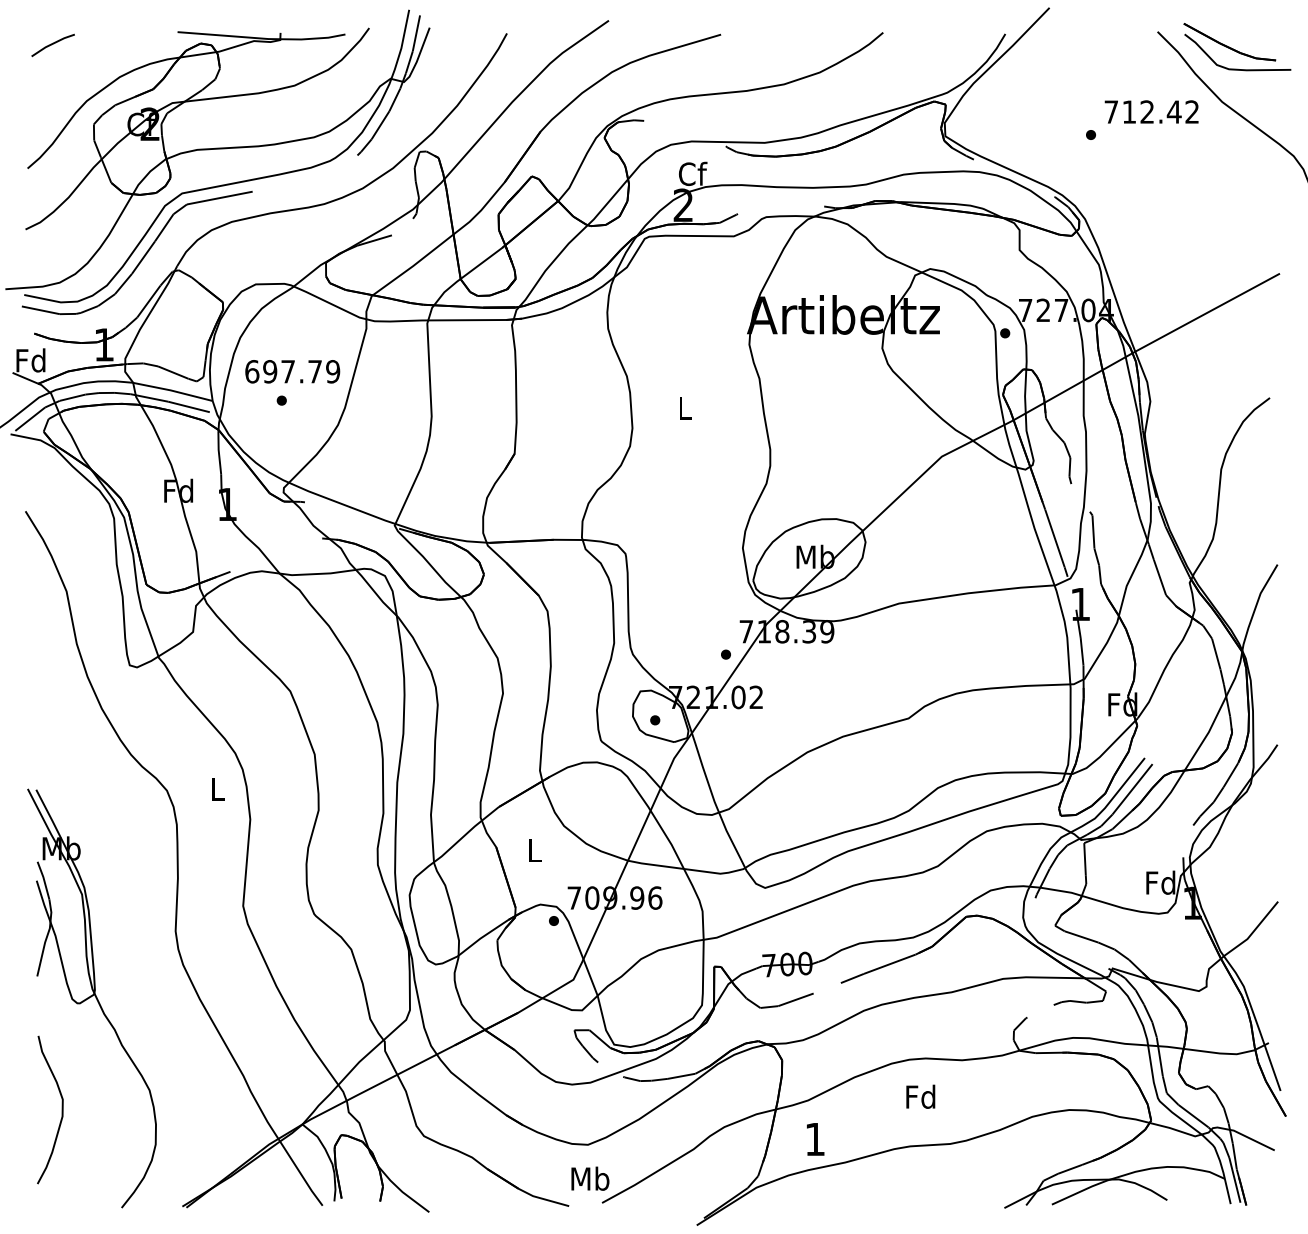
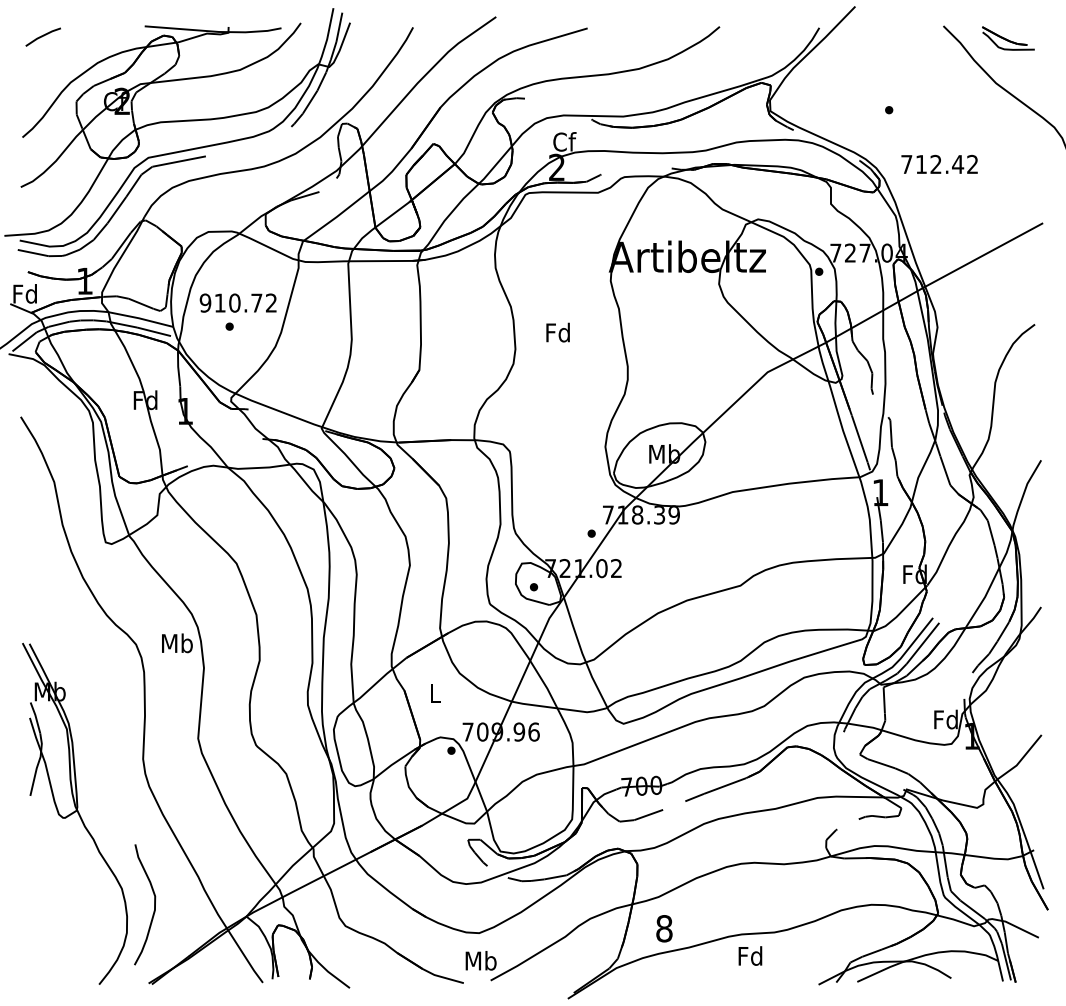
part: (1237, 47) -> (1008, 38), size x0.6
text: (1151, 110) -> (939, 163), moved
text: (292, 370) -> (238, 302), 697.79 -> 910.72
text: (684, 407) -> (557, 332), L -> Fd
text: (217, 789) -> (177, 643), L -> Mb
text: (920, 1096) -> (750, 955), moved
curve: (61, 1109) -> (154, 904), moved
text: (815, 1139) -> (664, 928), 1 -> 8

